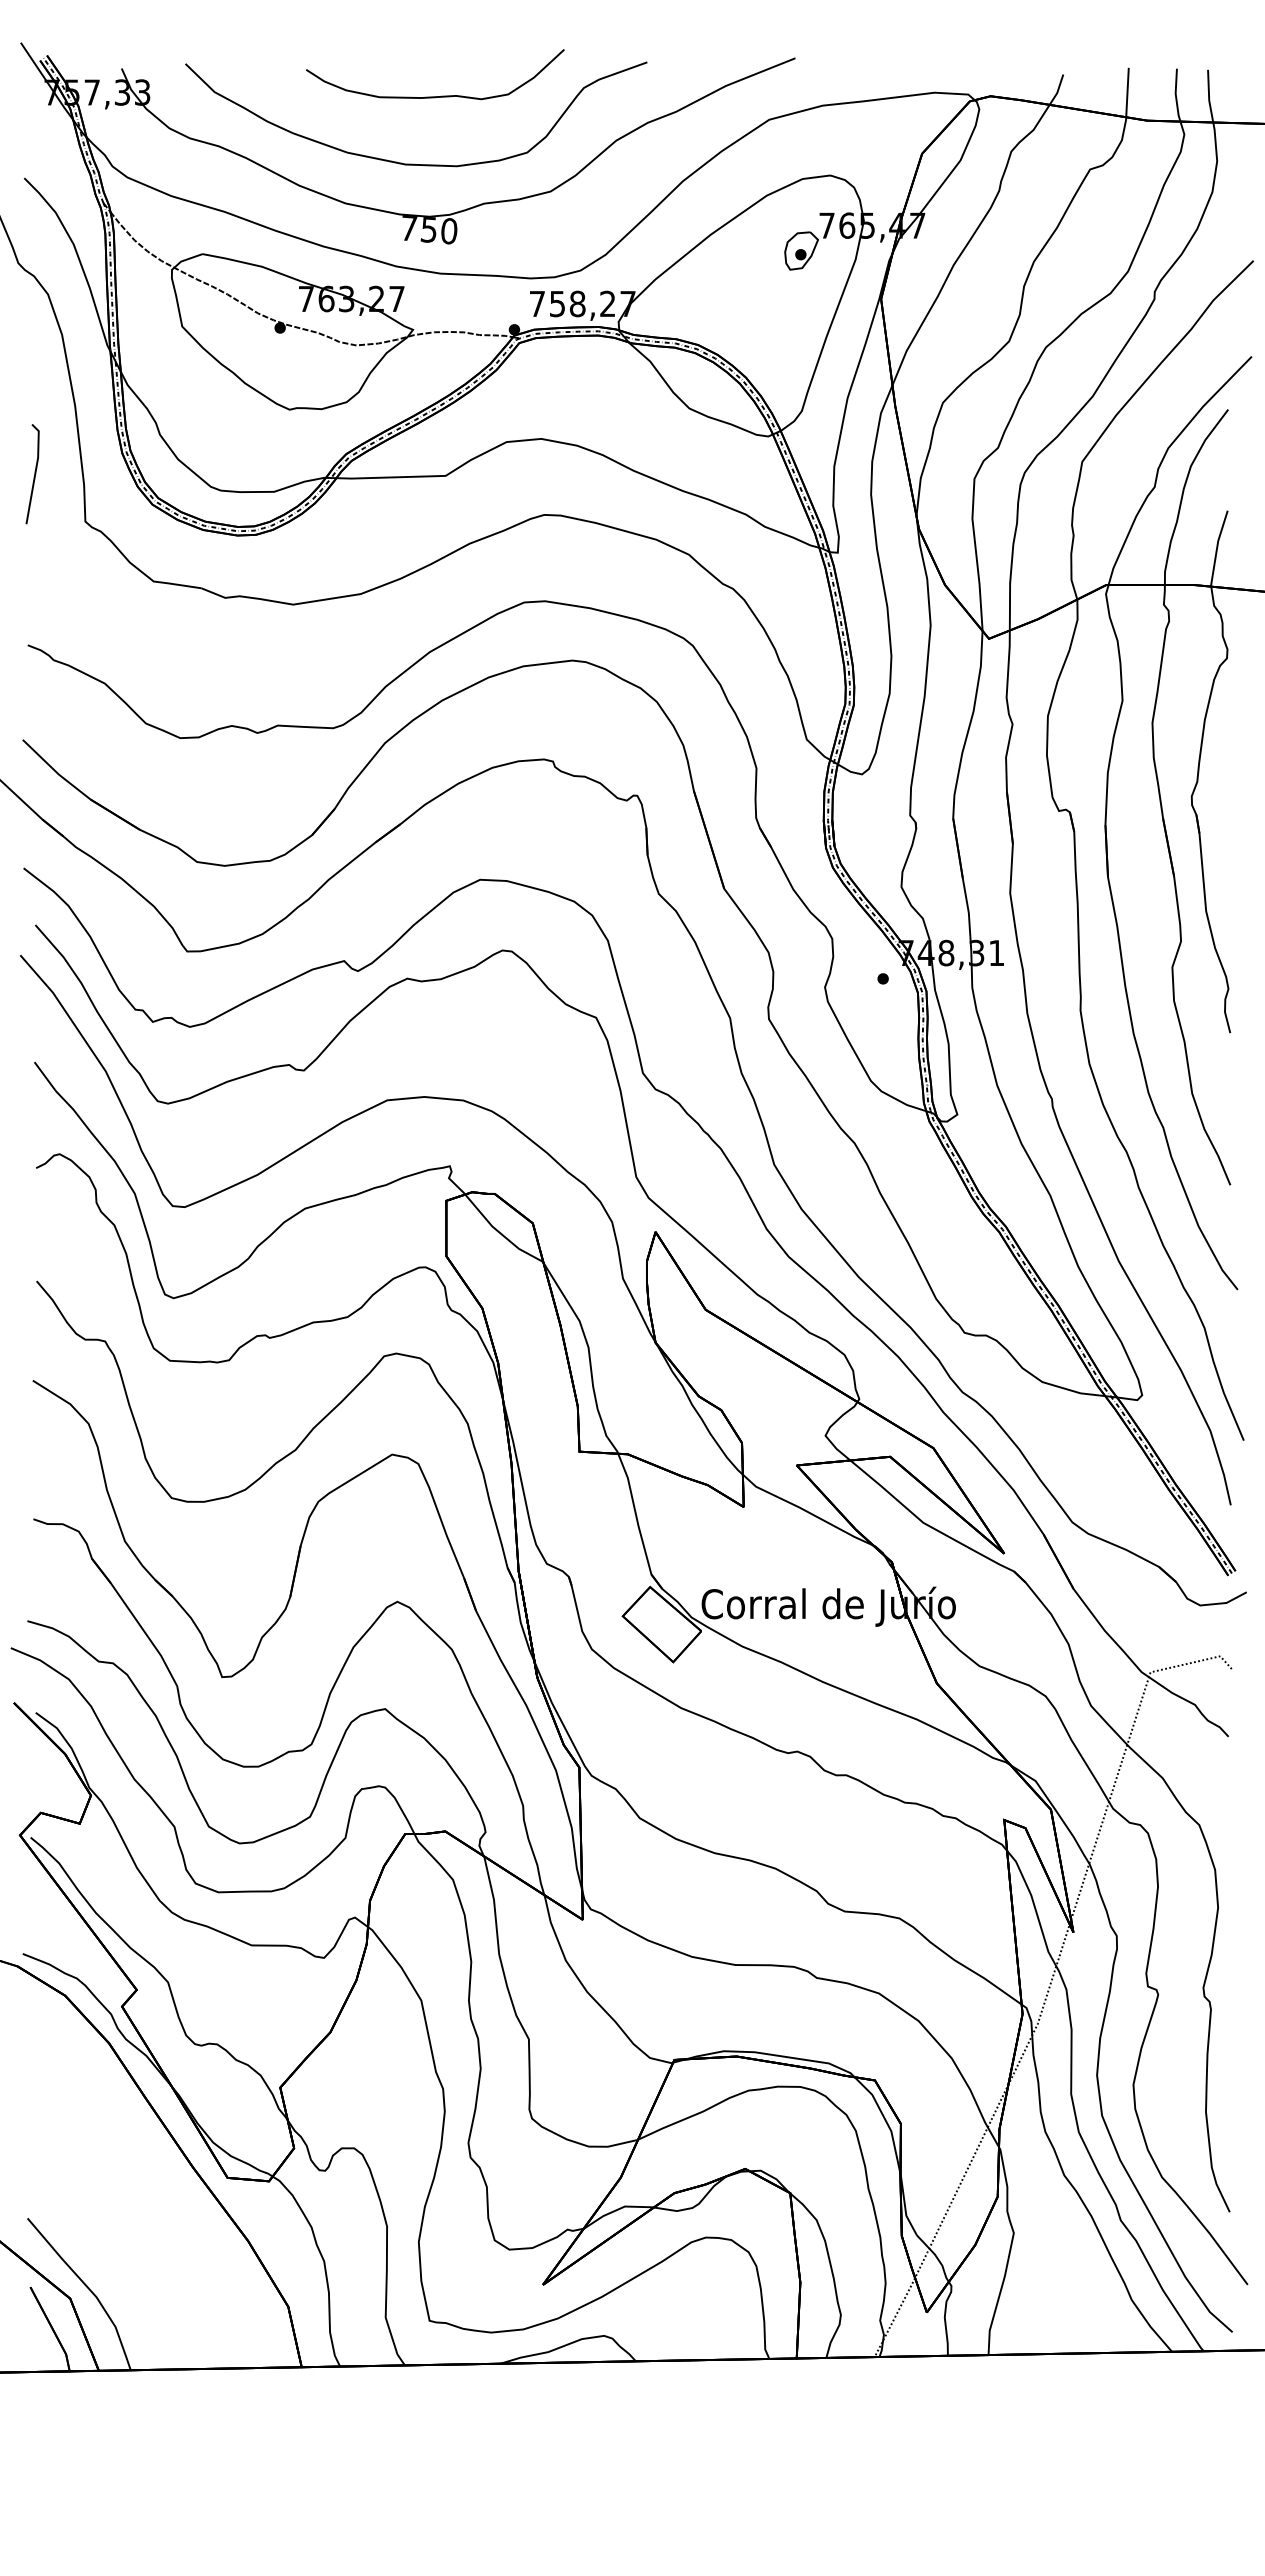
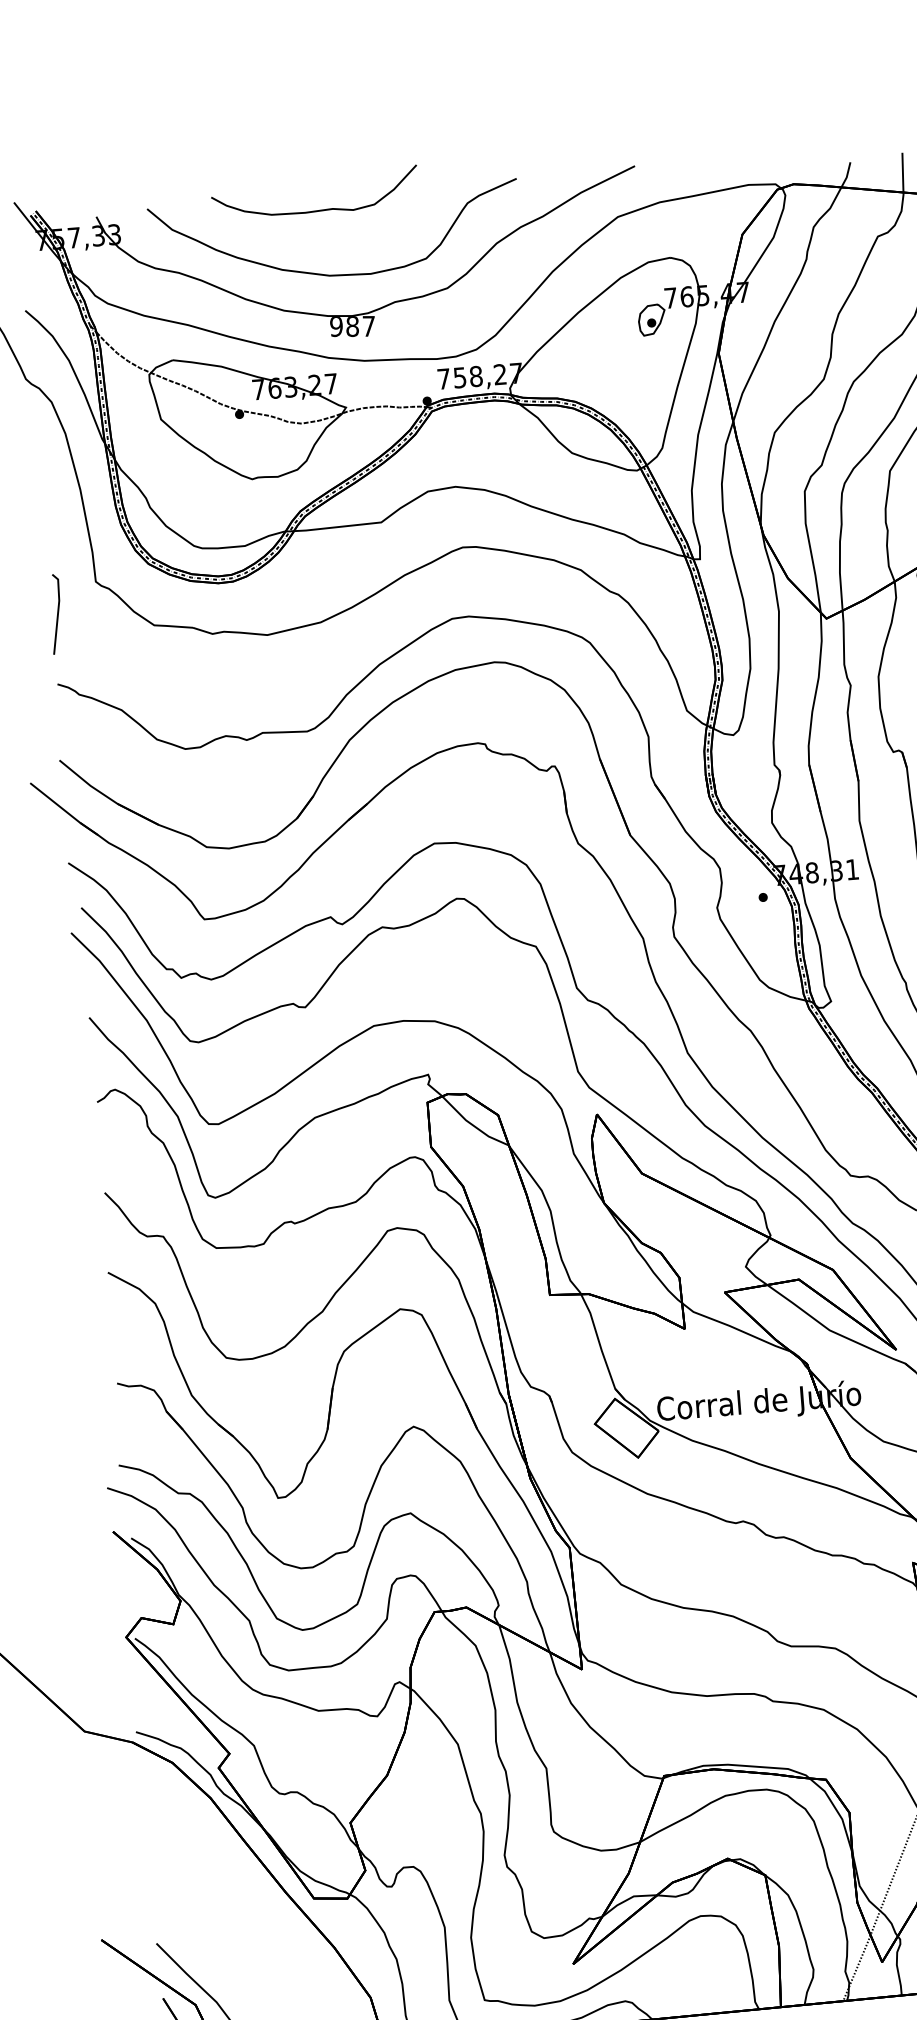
curve: (441, 95) -> (321, 209), moved
text: (429, 229) -> (352, 326), 750 -> 987
line: (34, 474) -> (57, 614), moved

